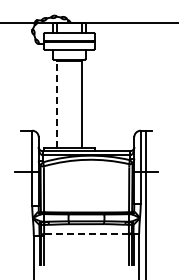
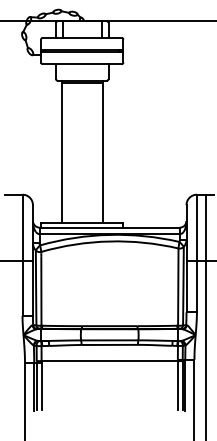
line: (56, 103) -> (61, 150), dashed -> solid
line: (86, 234) -> (109, 361), dashed -> solid

